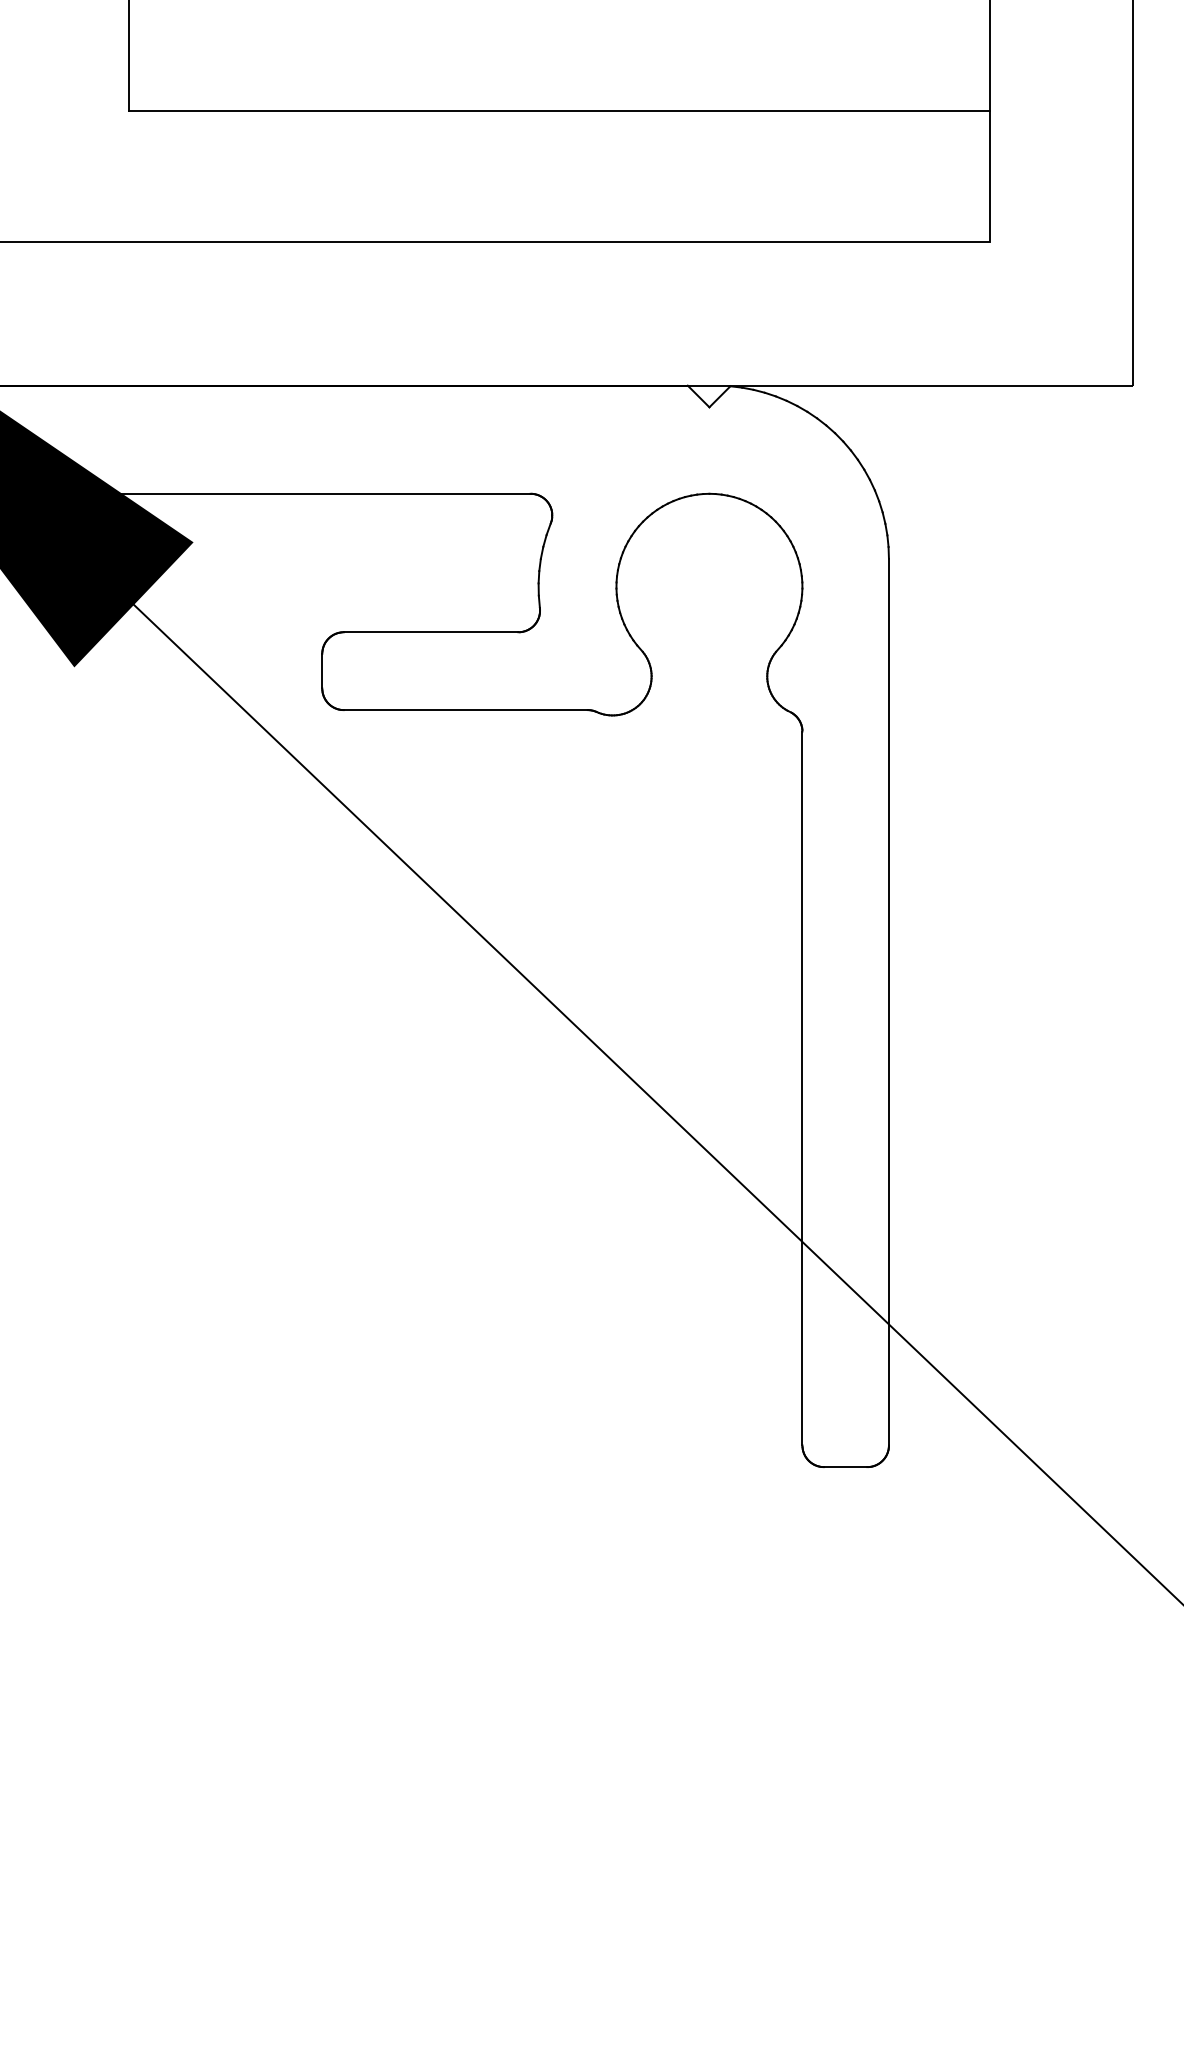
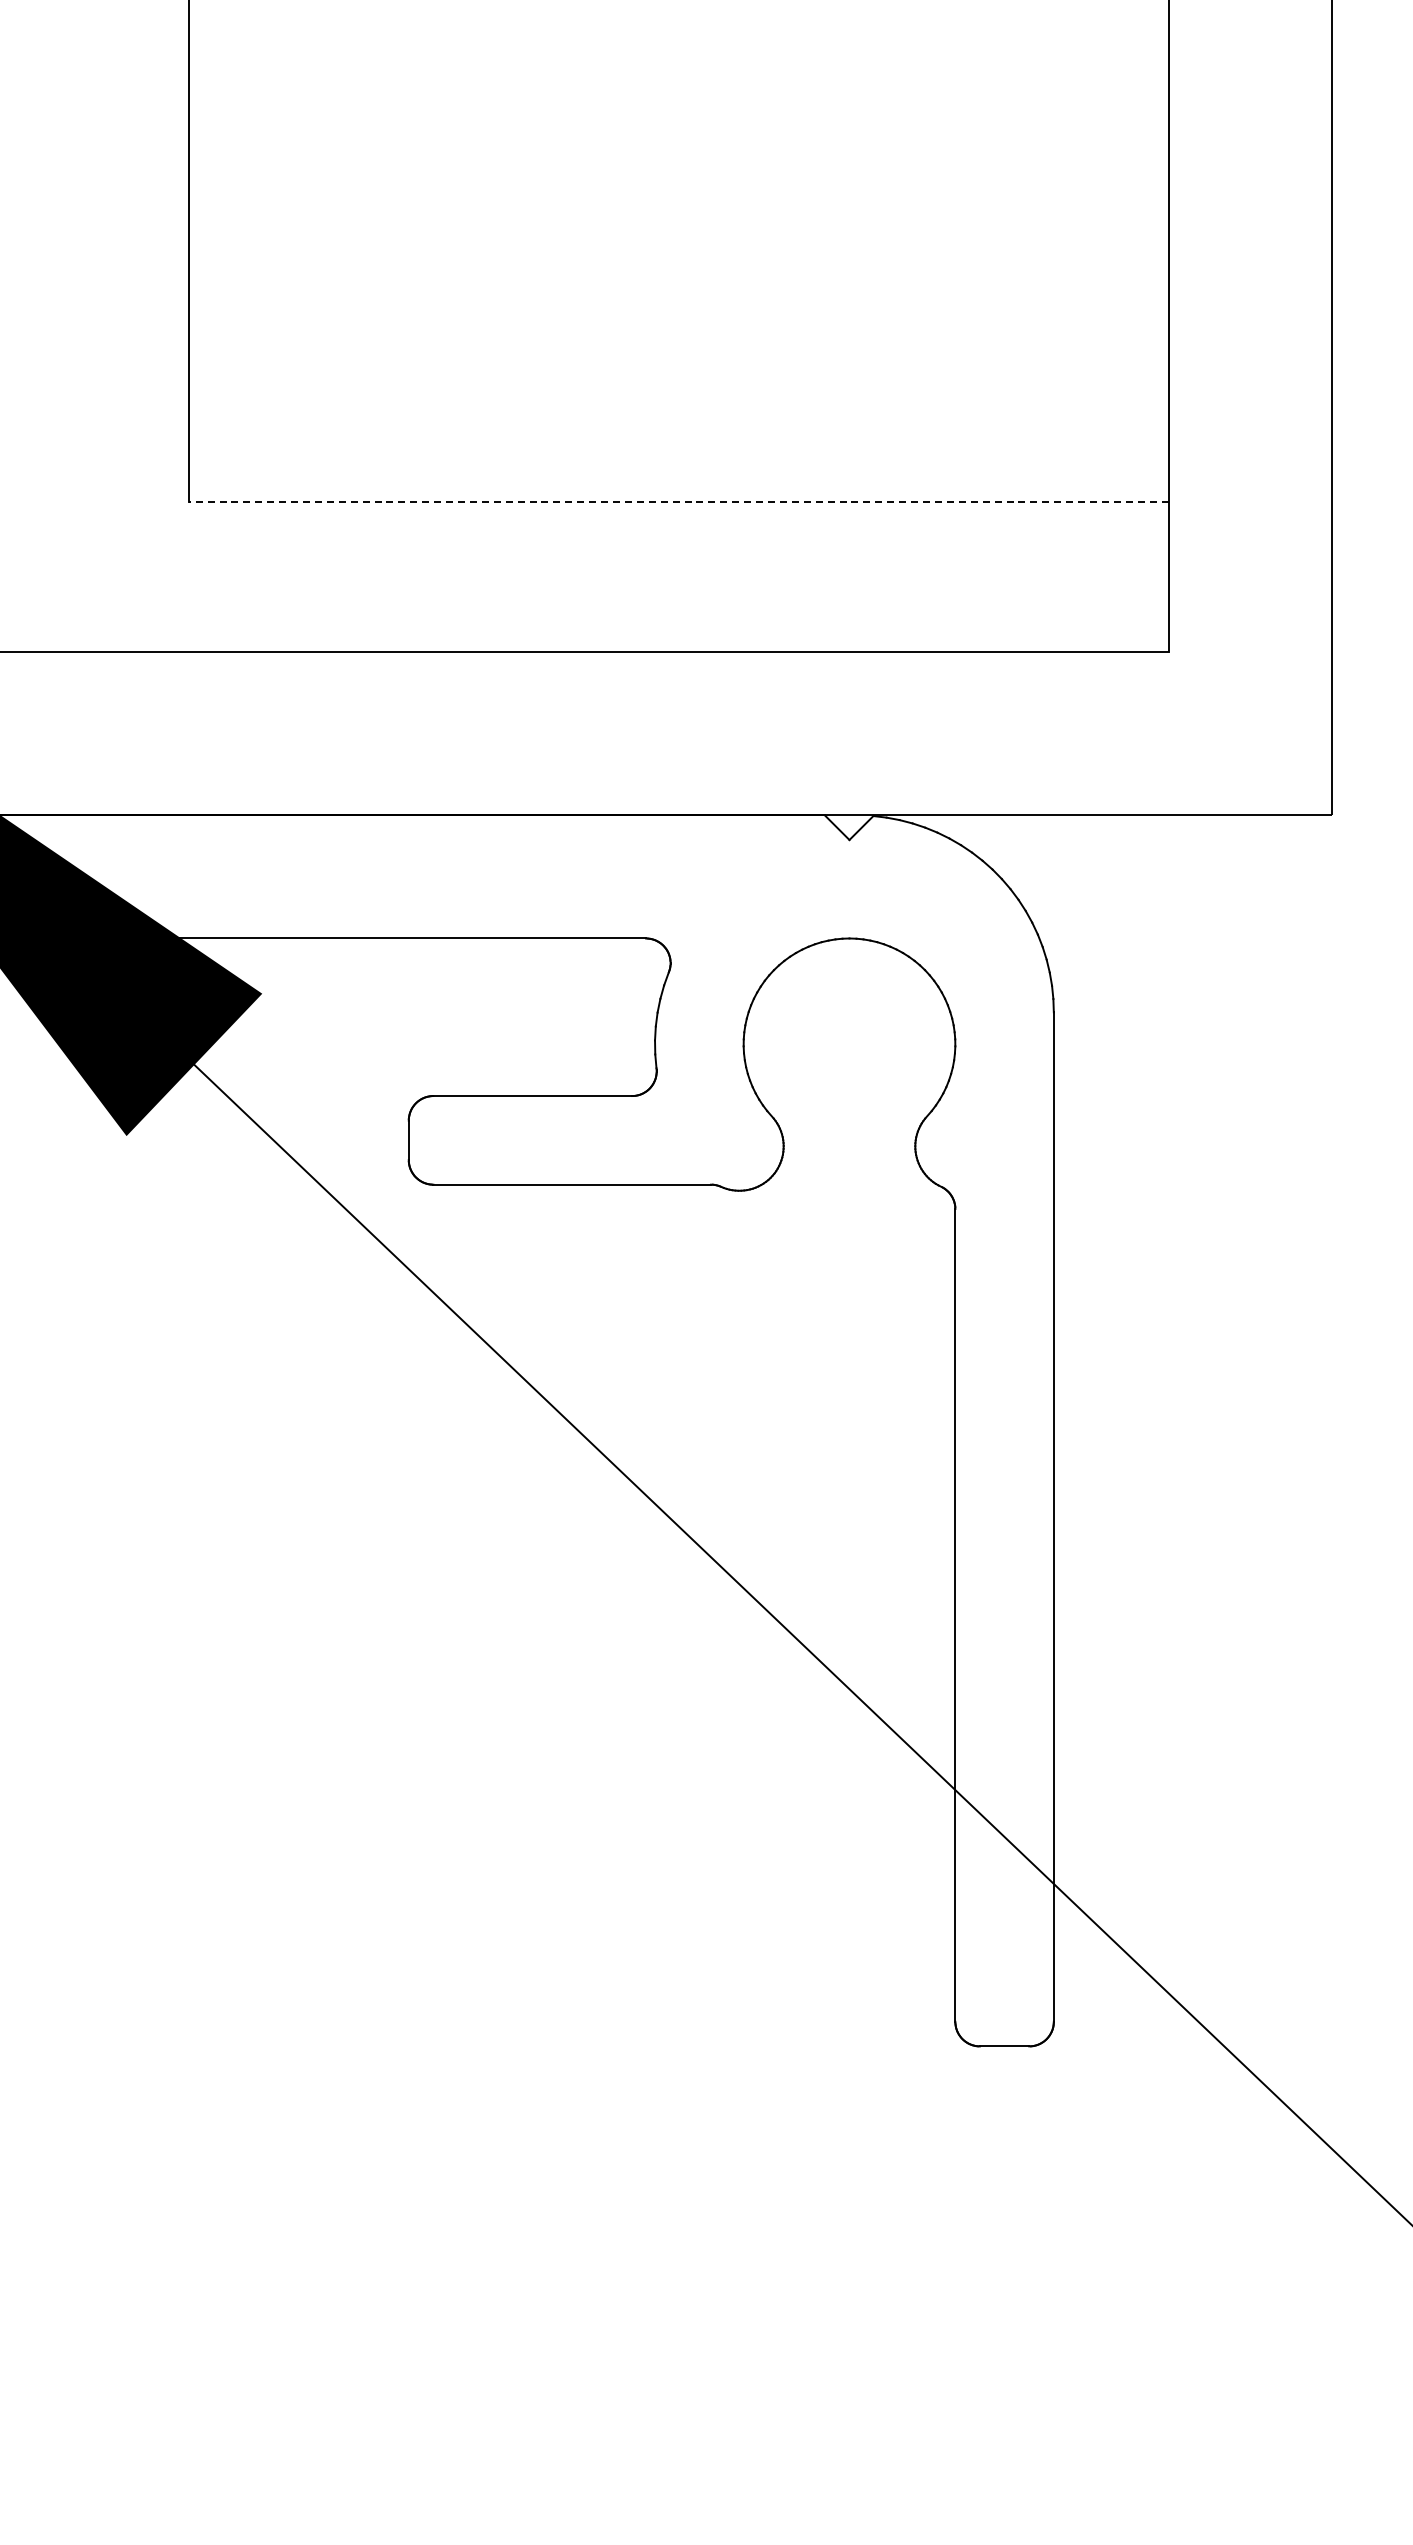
line: (559, 110) -> (678, 502), solid -> dashed

